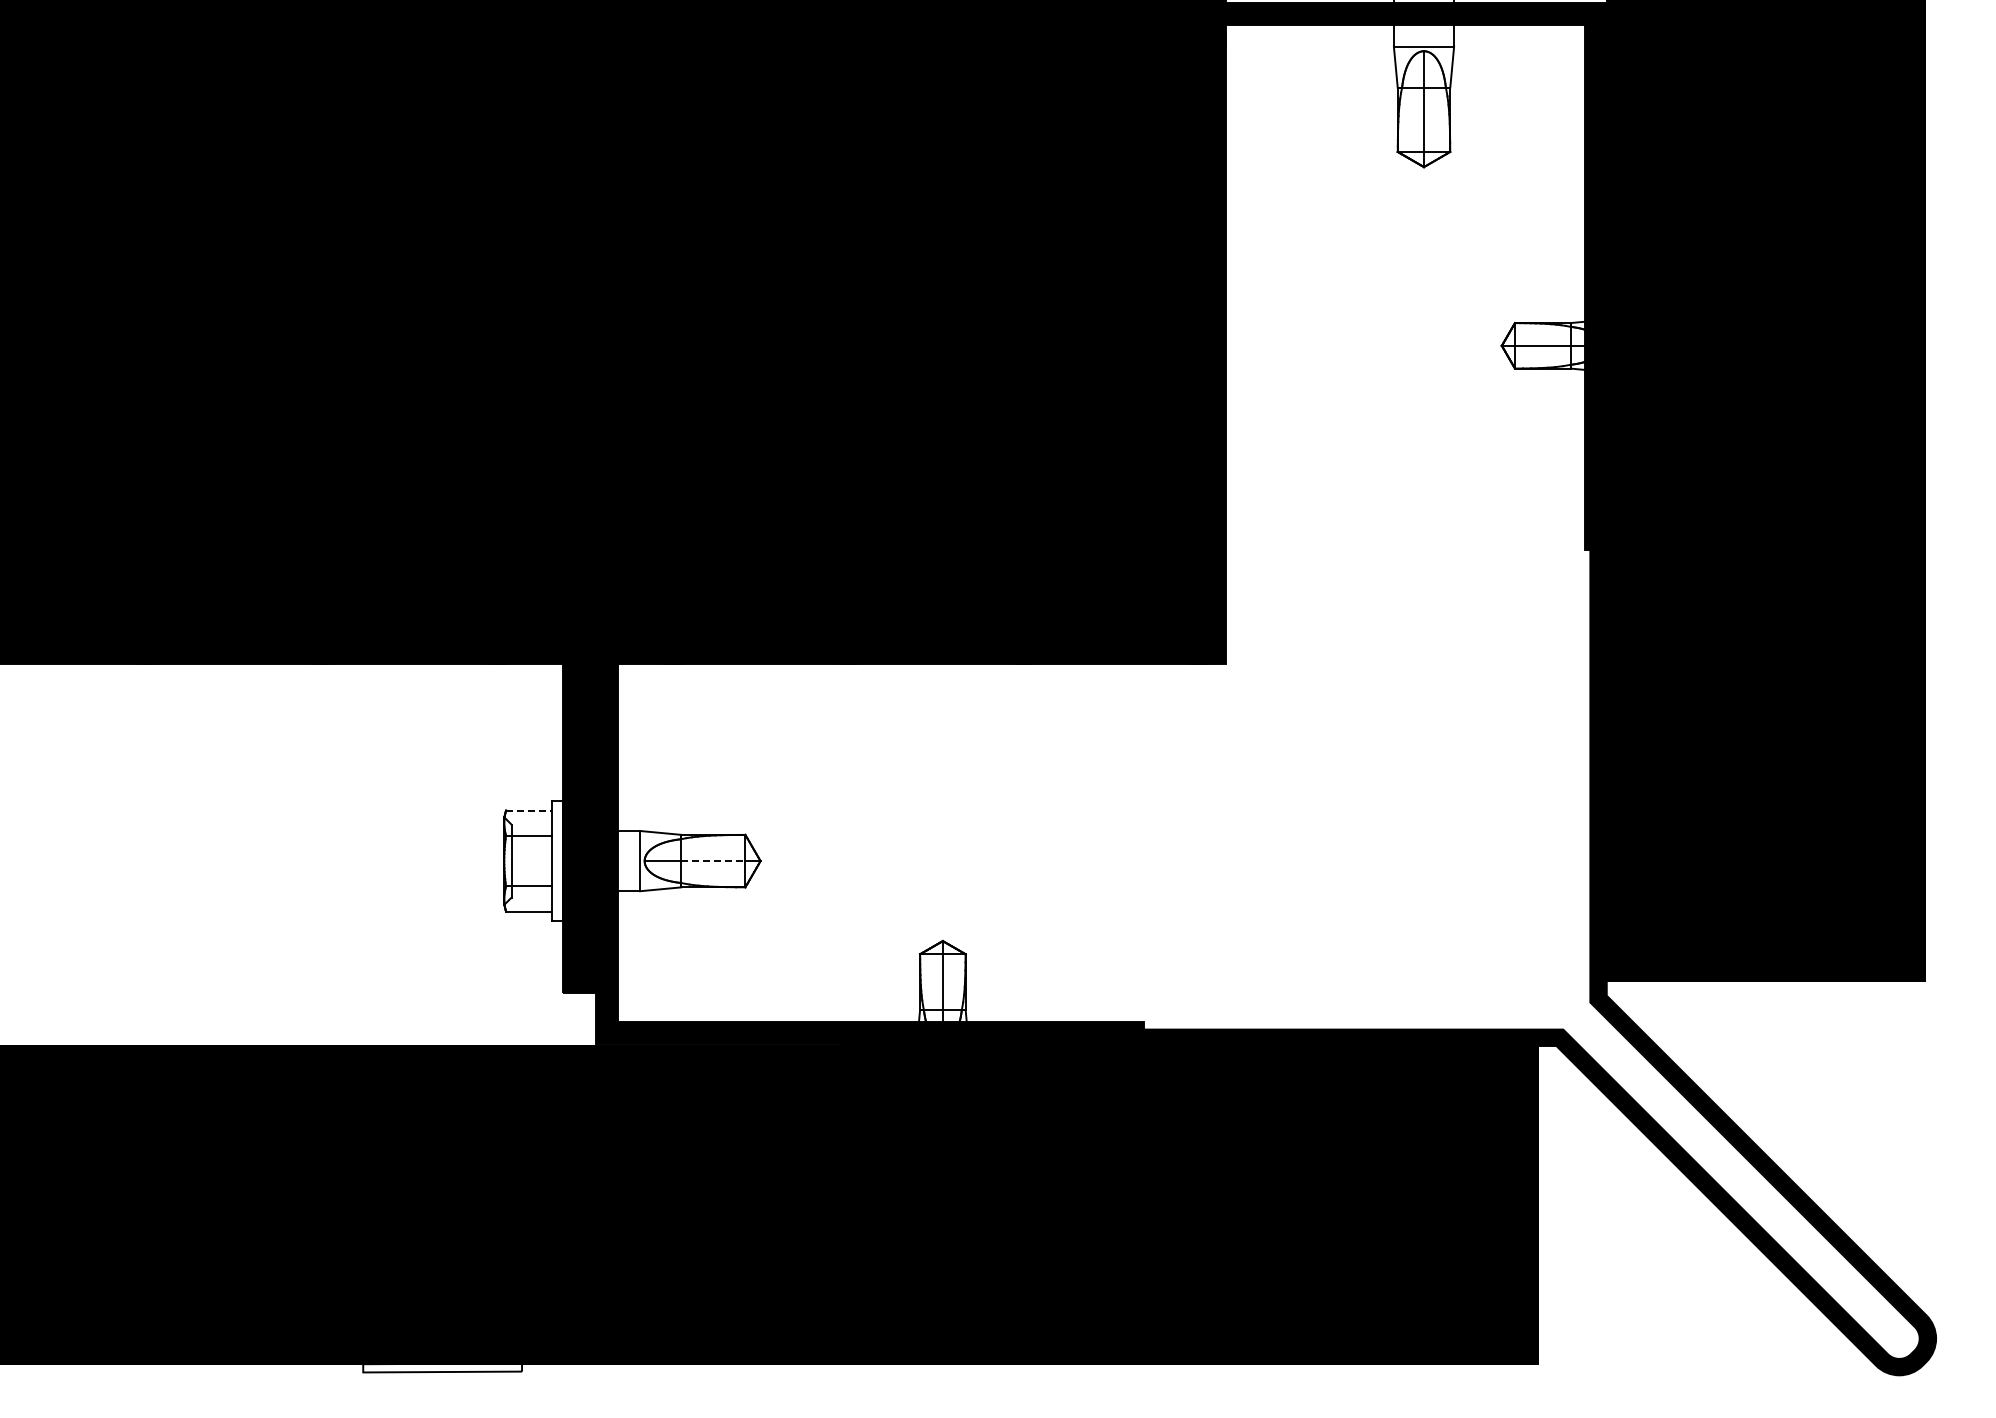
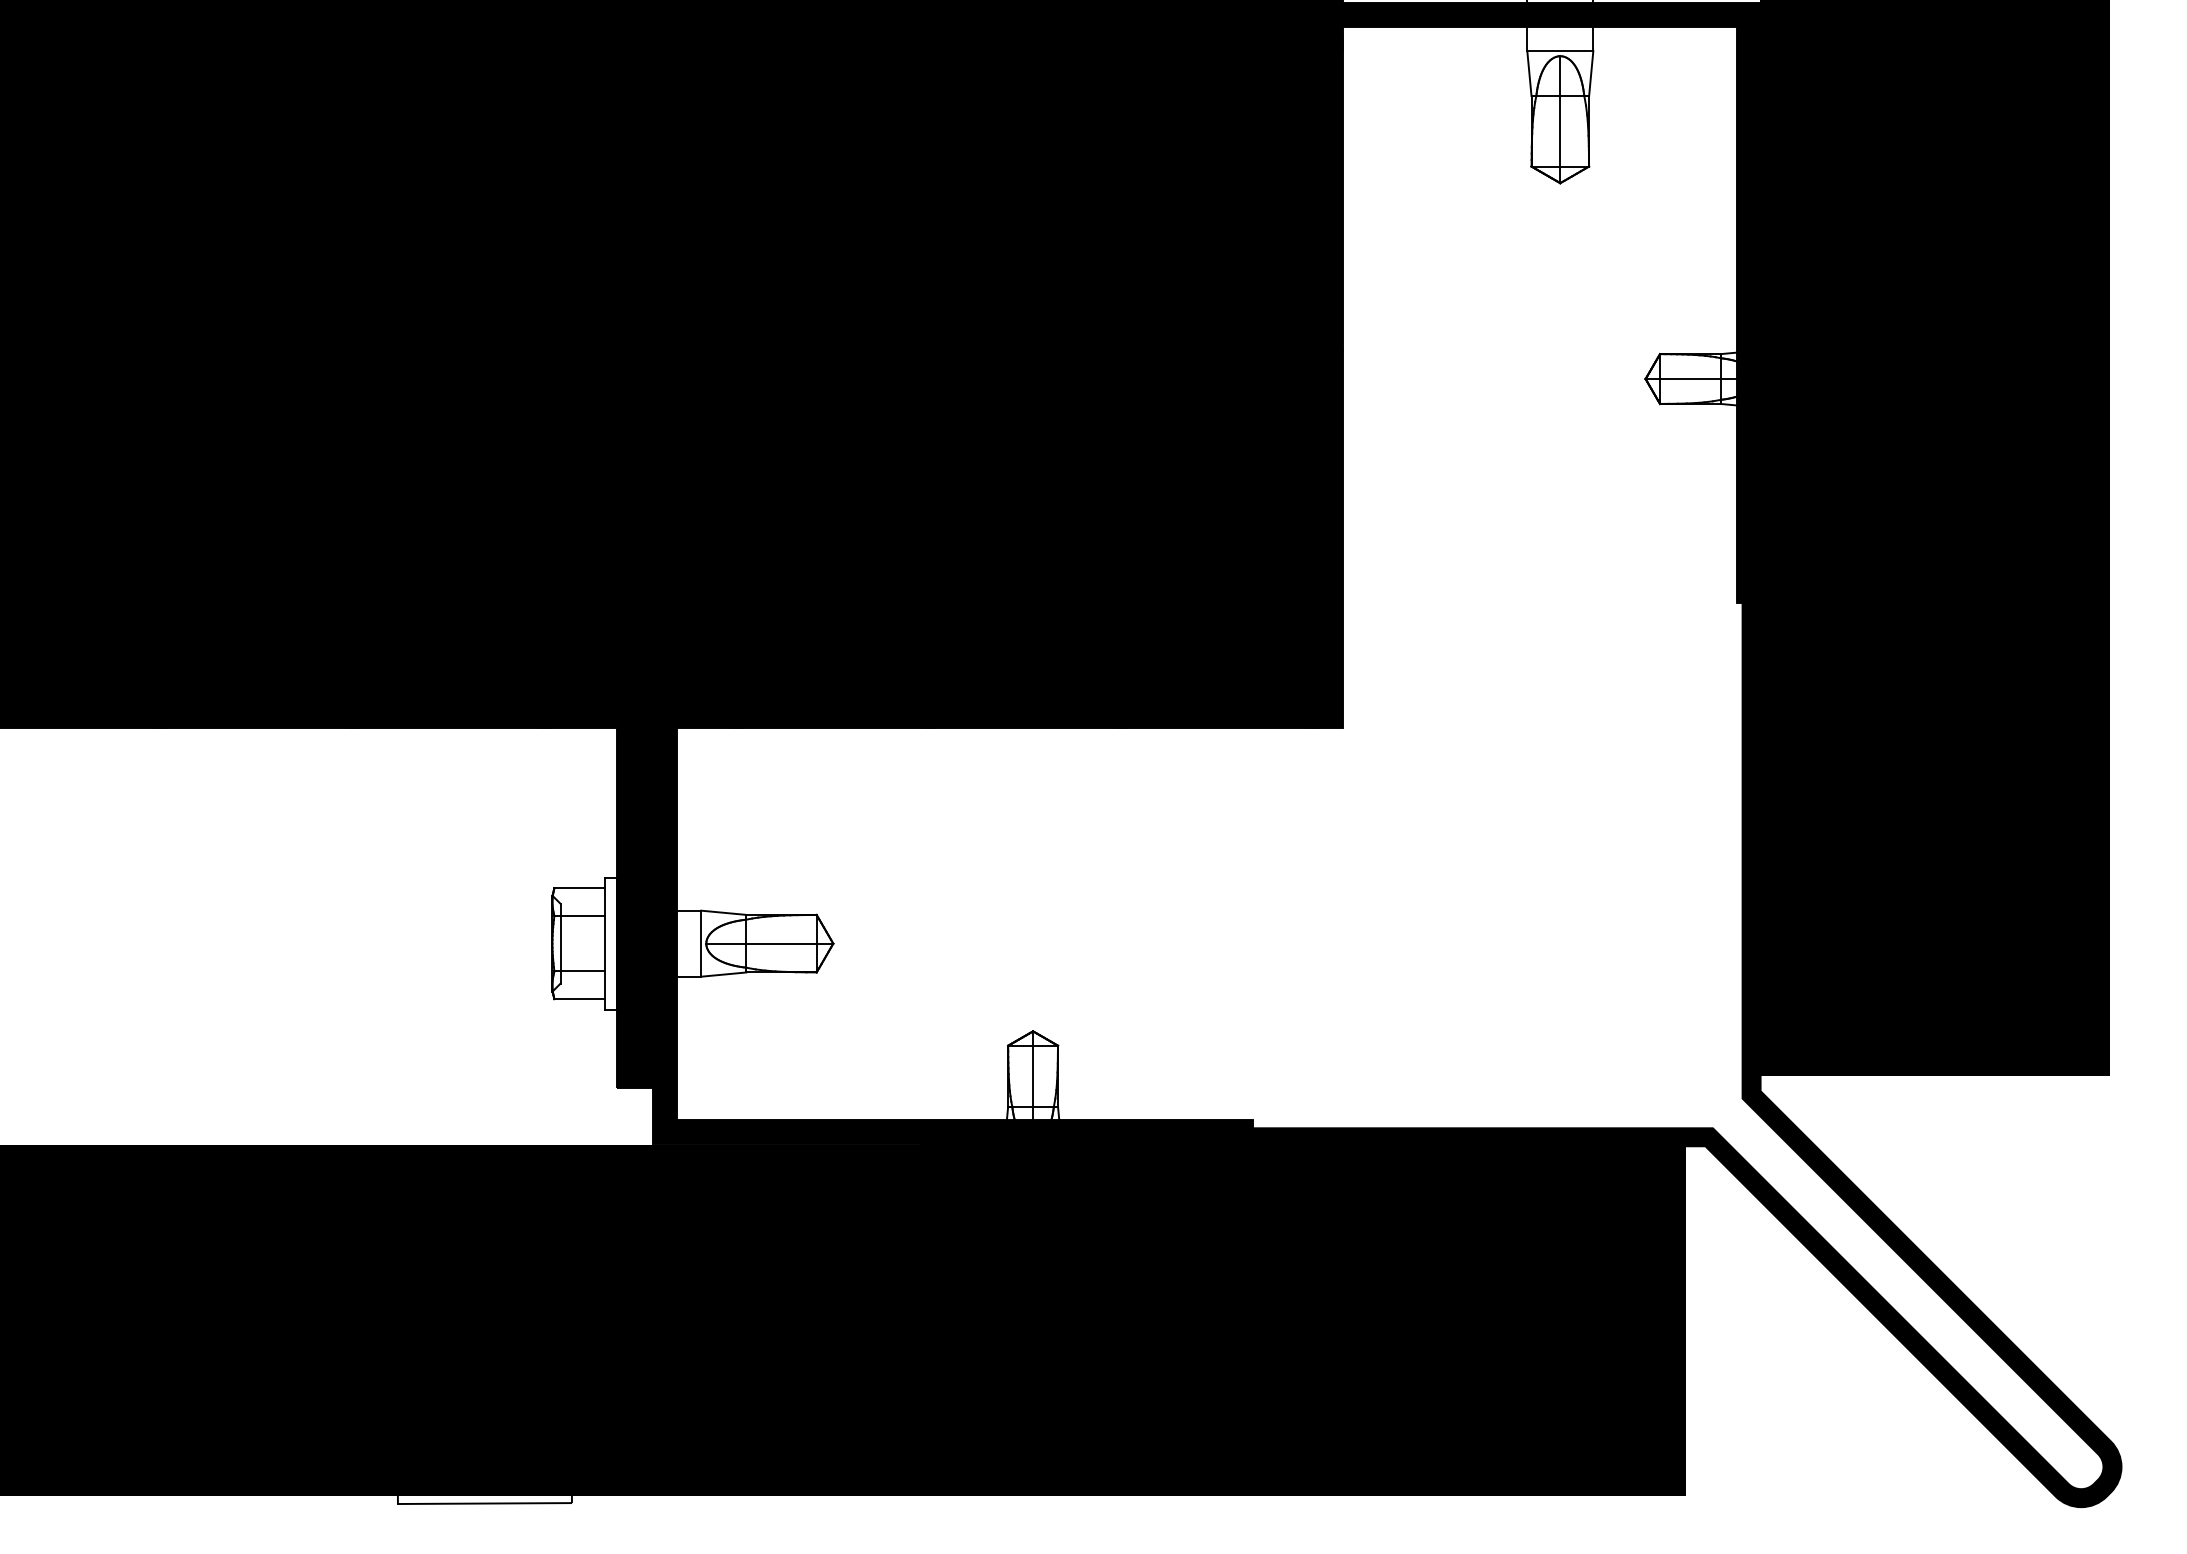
line: (529, 810) -> (580, 888), dashed -> solid
line: (713, 861) -> (781, 944), dashed -> solid

